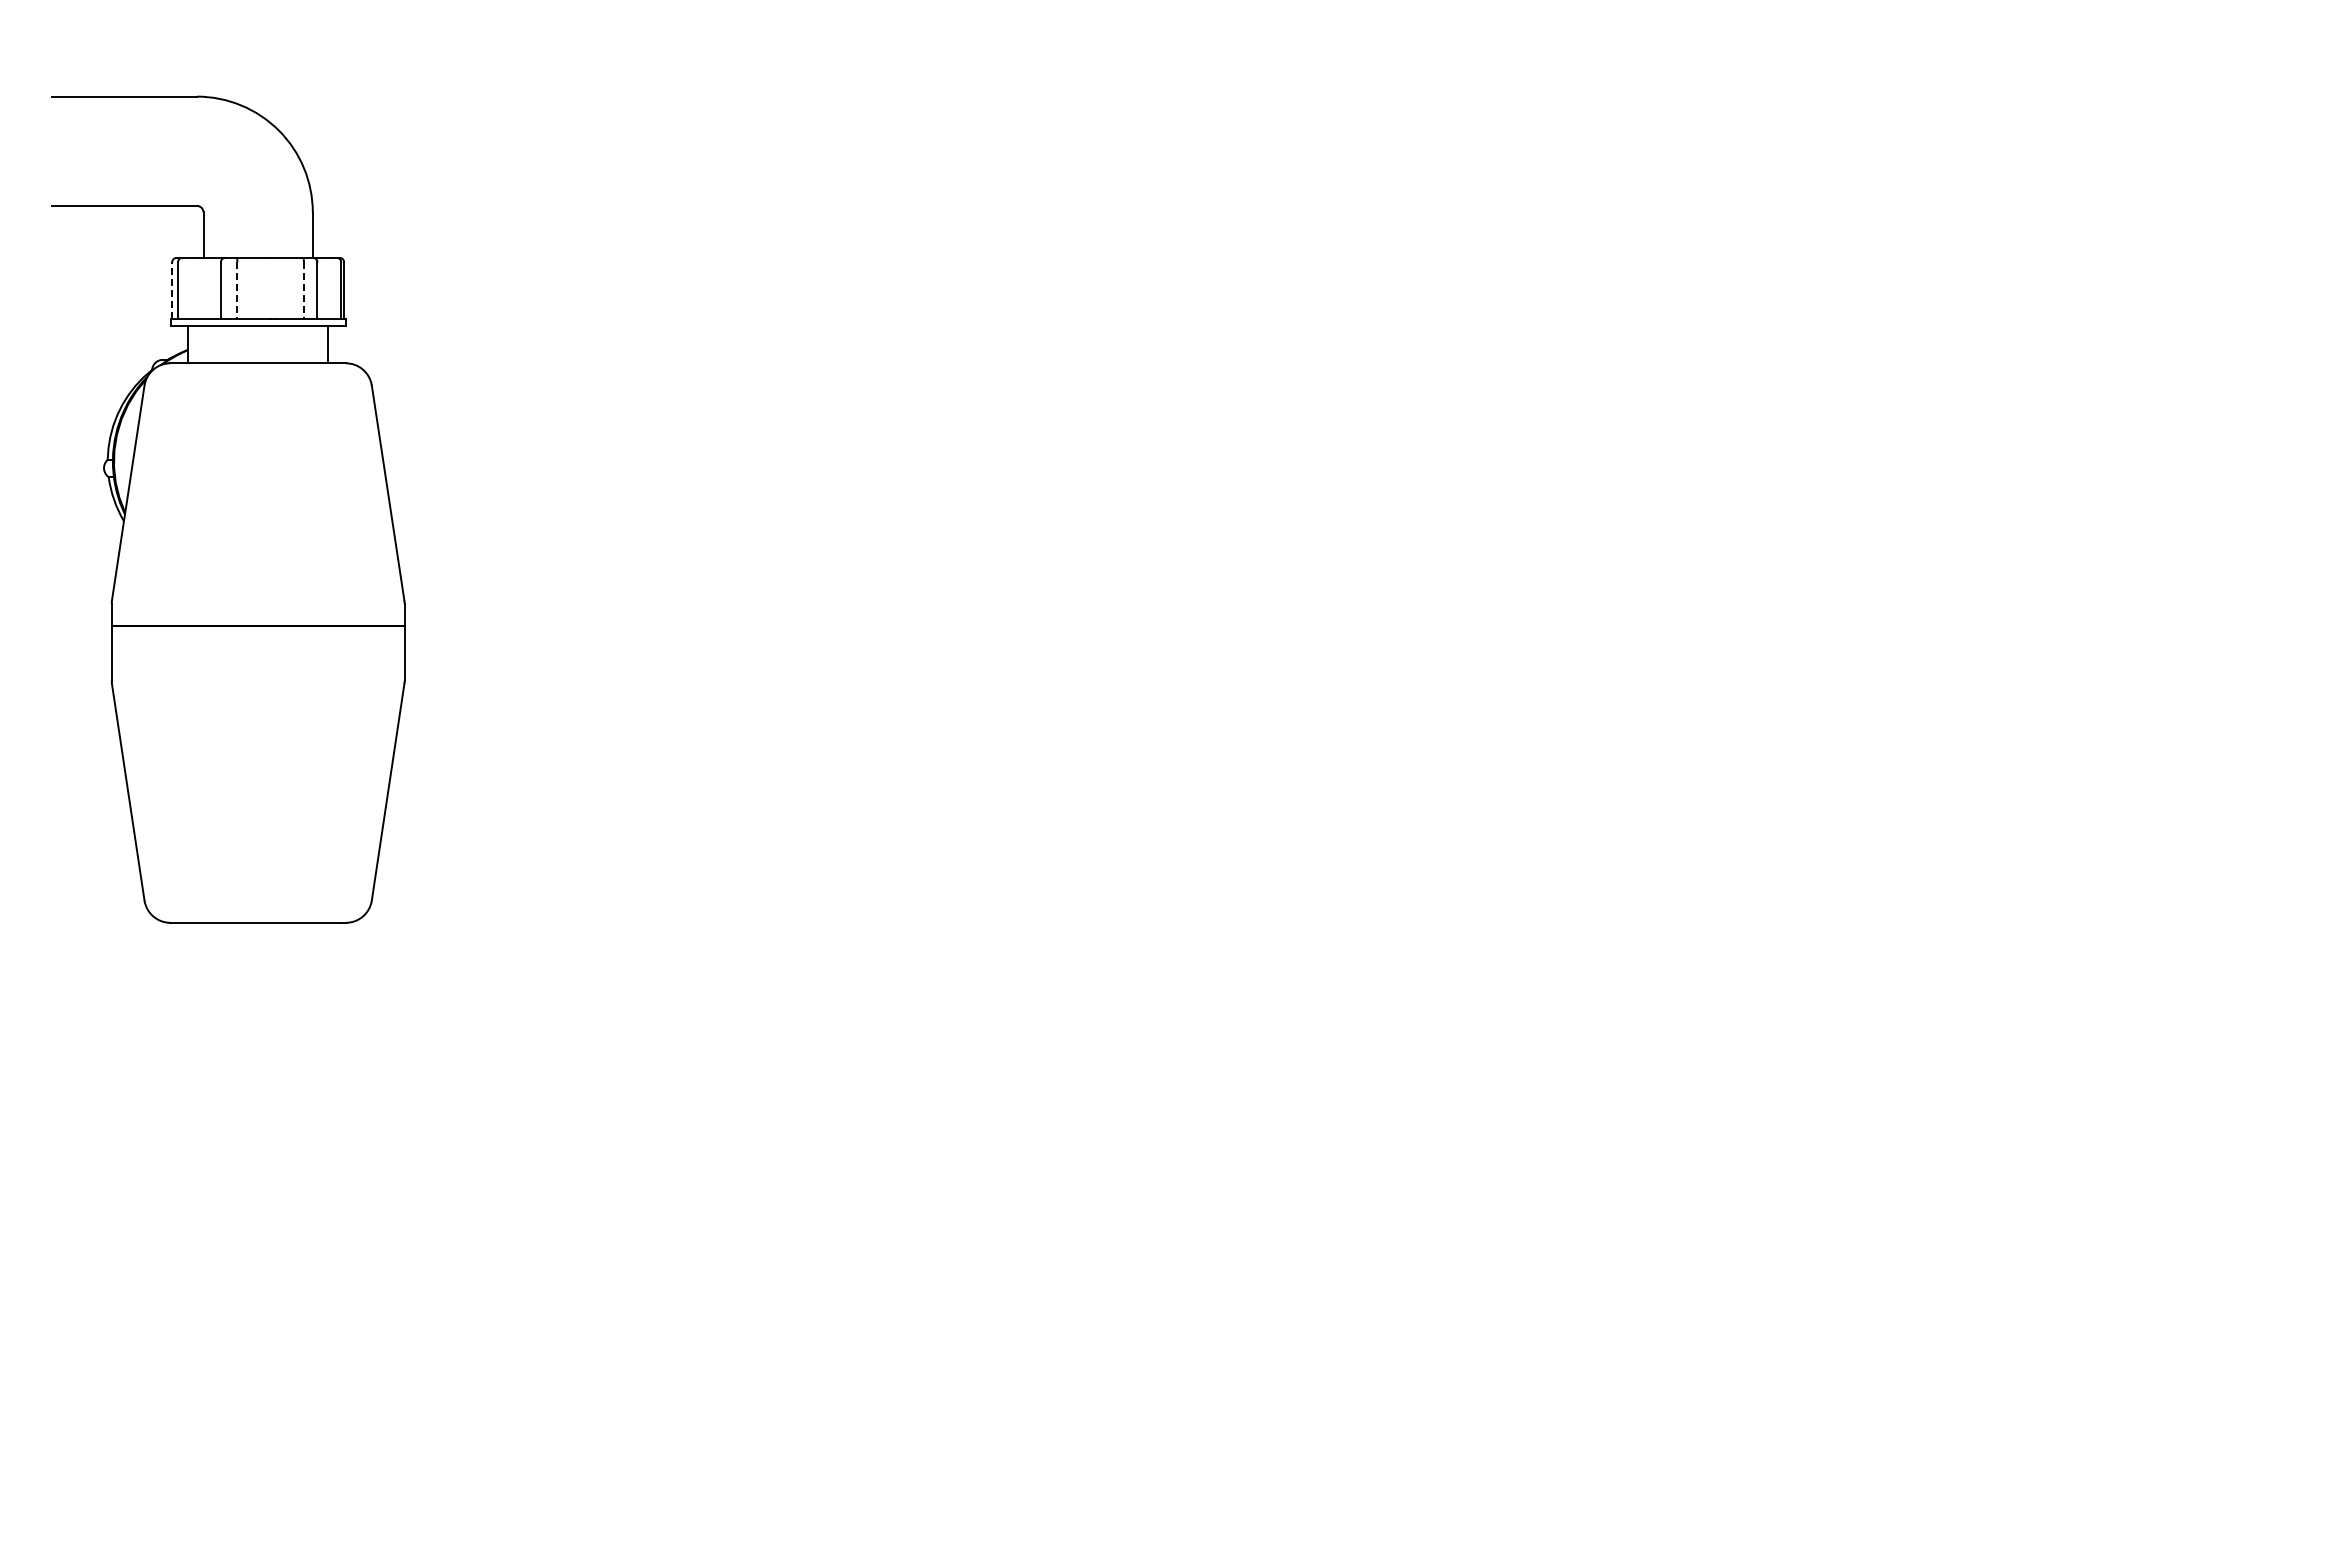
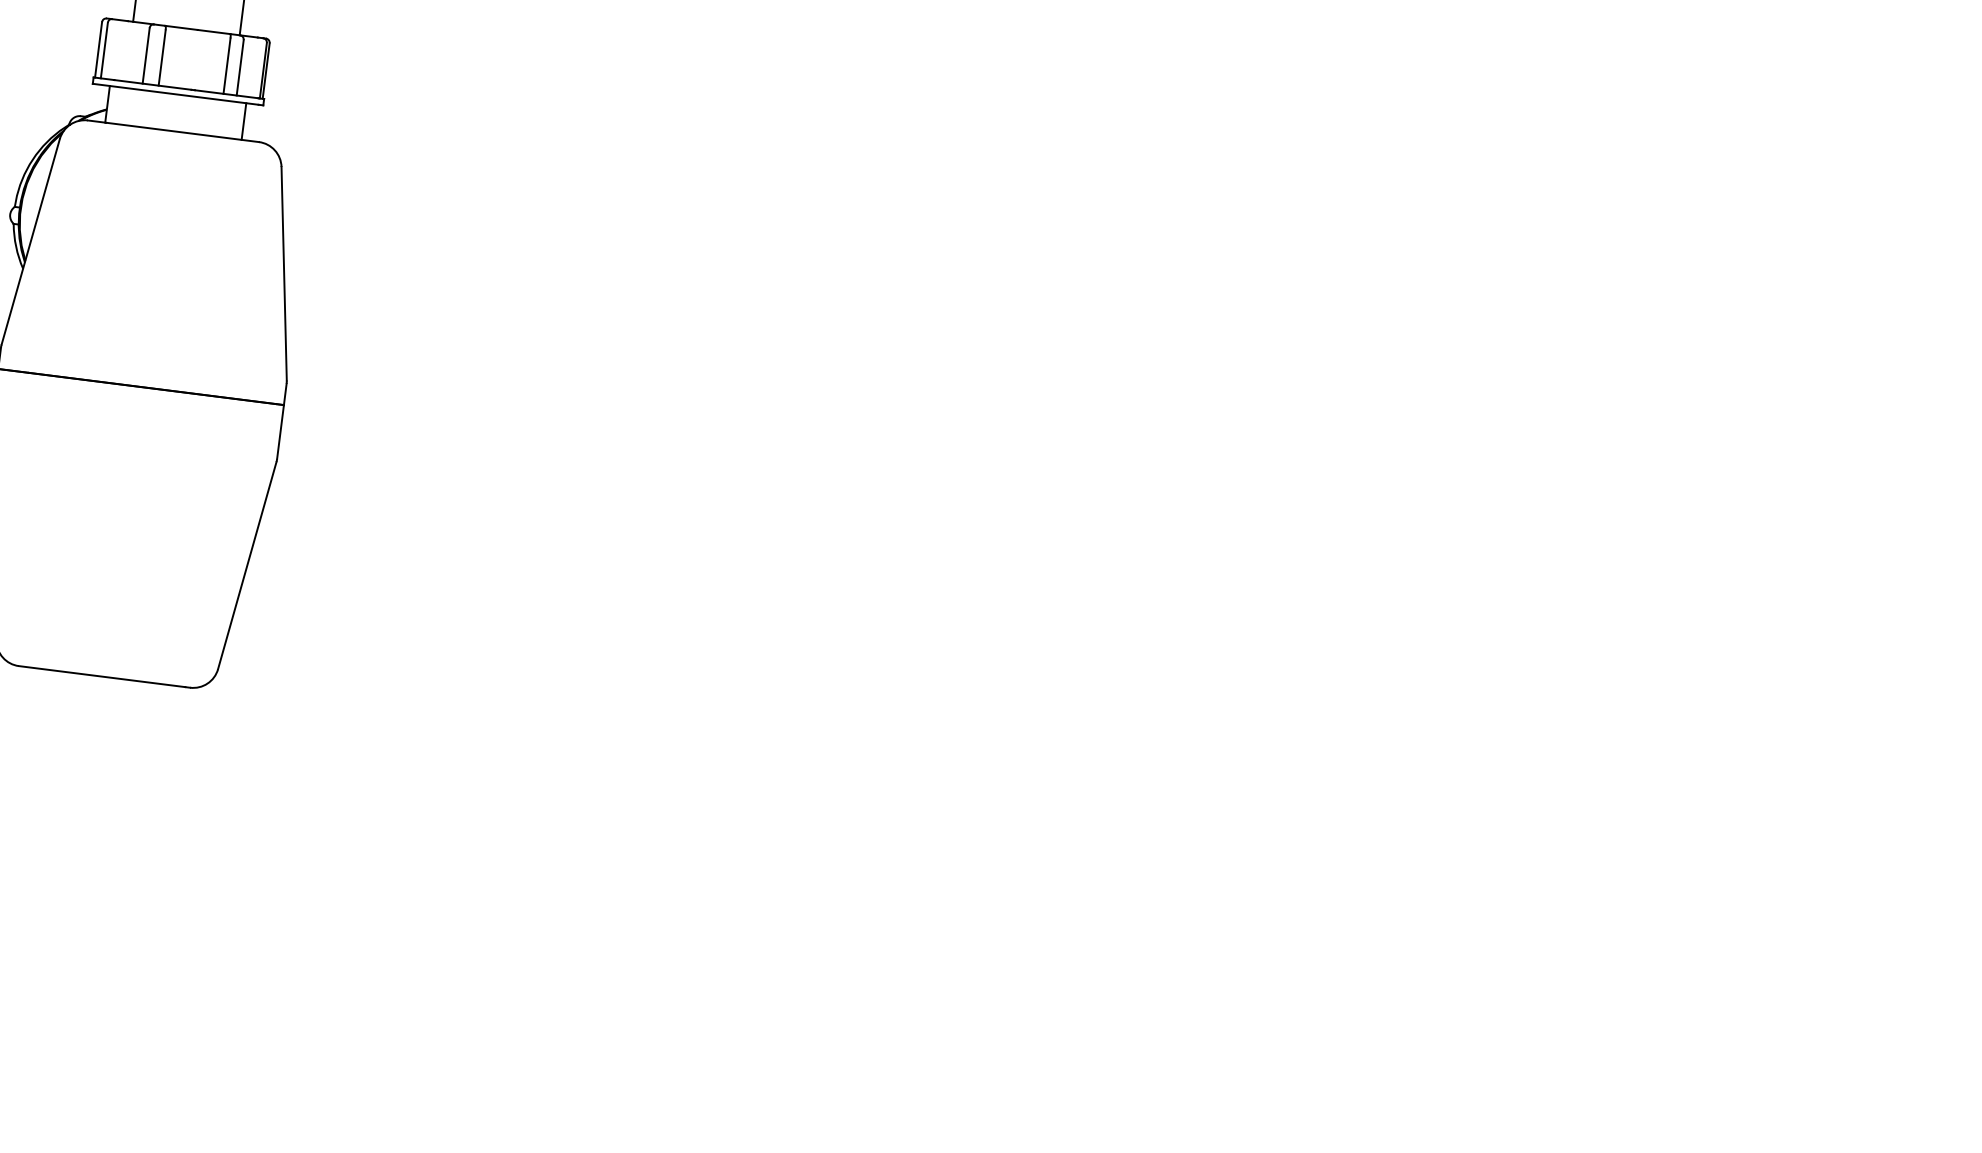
line: (172, 290) -> (98, 49), dashed -> solid
line: (237, 291) -> (162, 58), dashed -> solid
line: (303, 291) -> (226, 66), dashed -> solid

